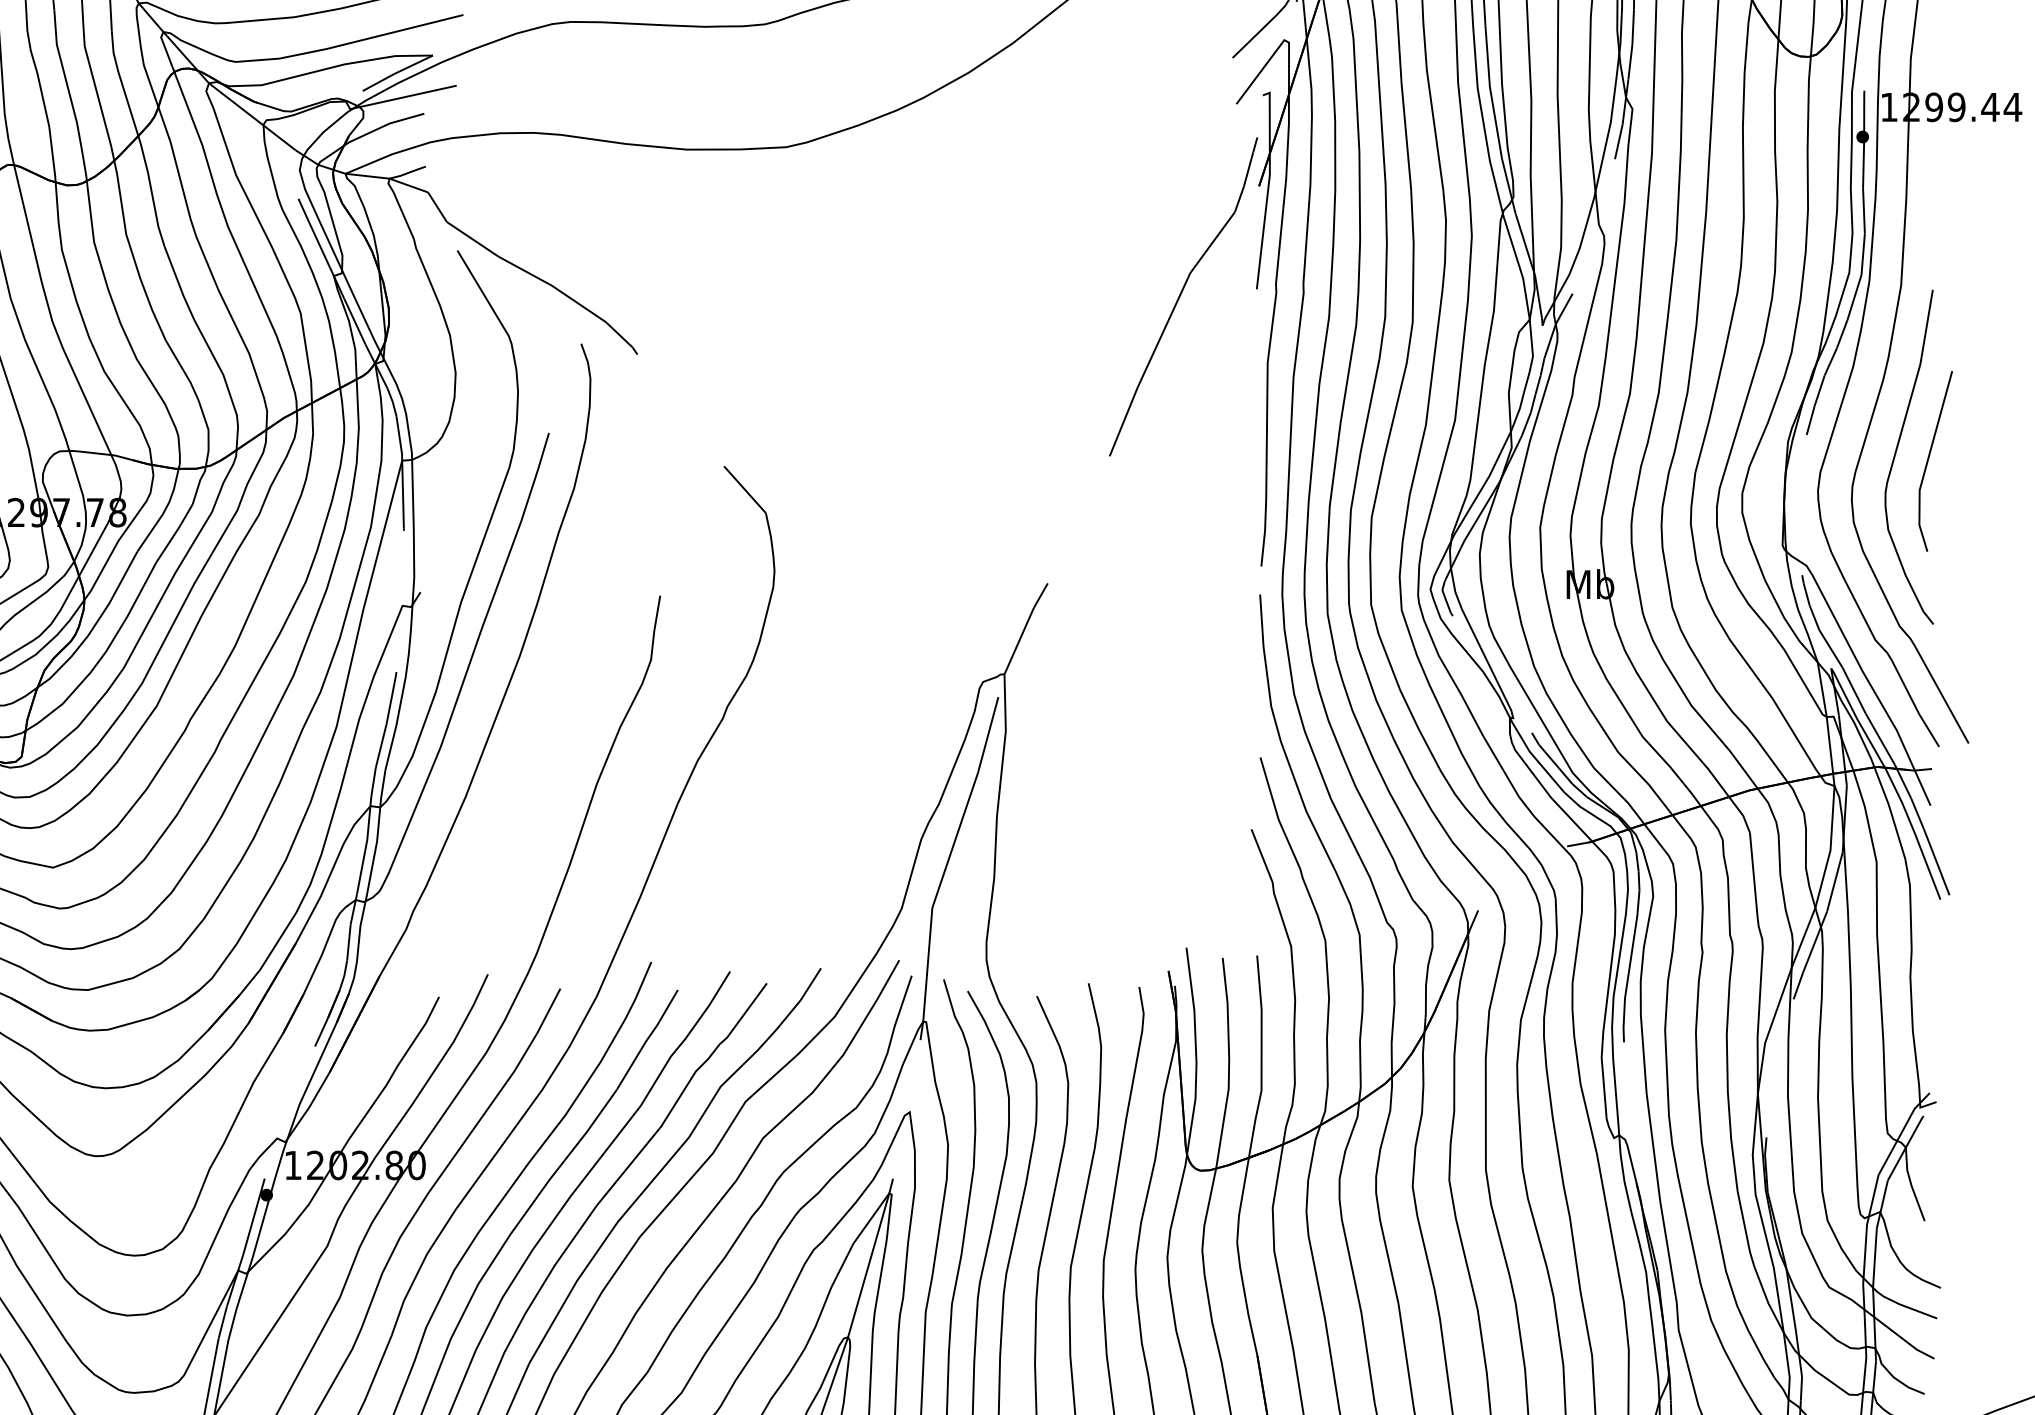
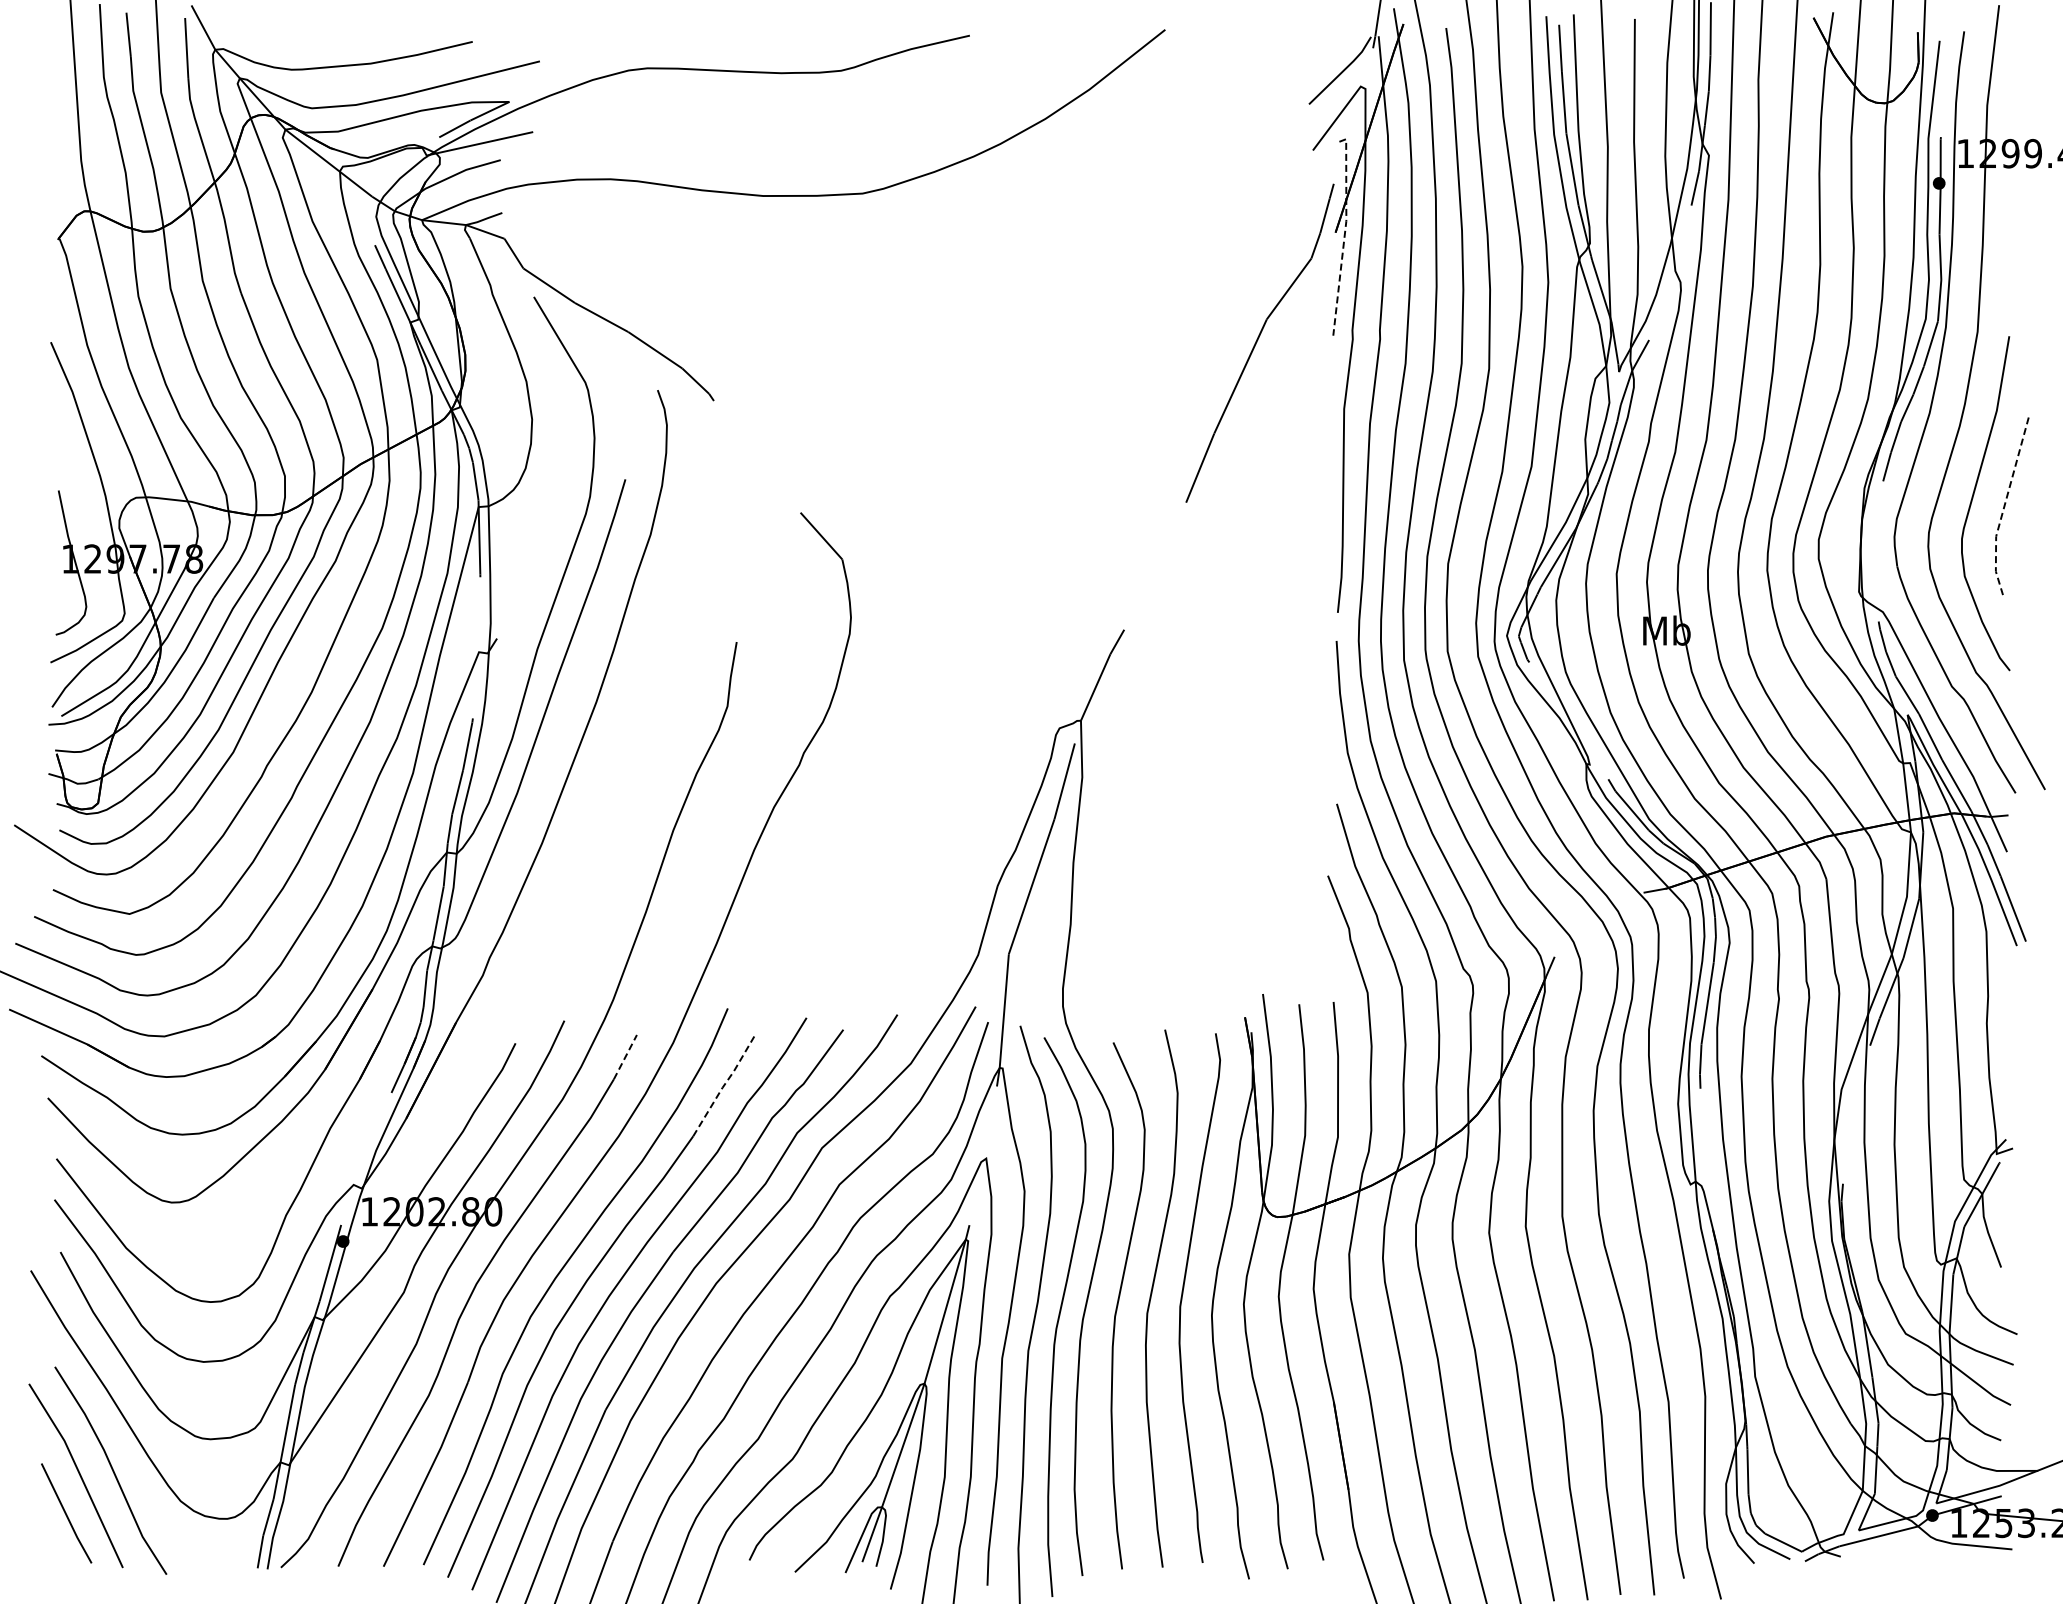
line: (1269, 187) -> (1345, 233), solid -> dashed
line: (1927, 462) -> (2003, 508), solid -> dashed
line: (549, 1011) -> (625, 1057), solid -> dashed
line: (647, 1040) -> (723, 1086), solid -> dashed

